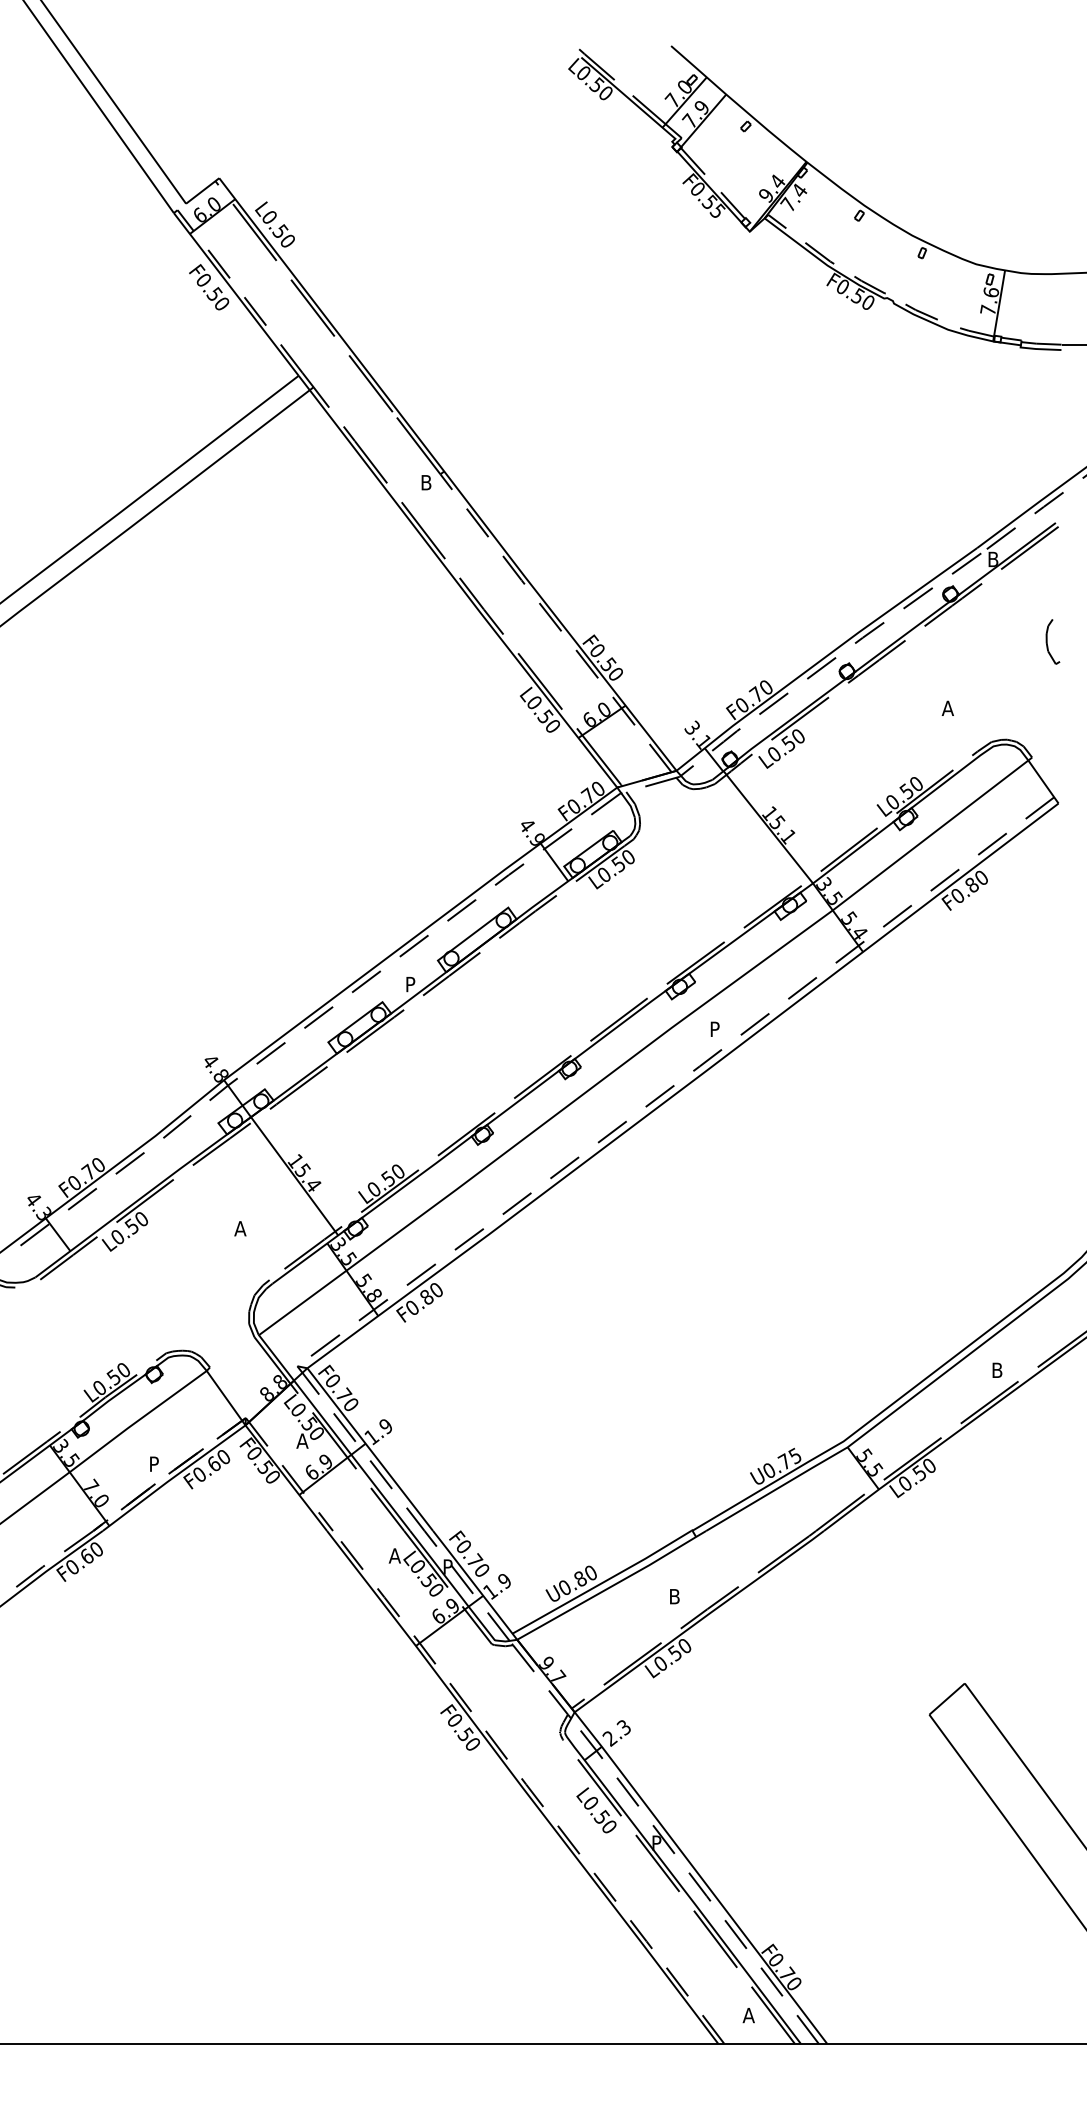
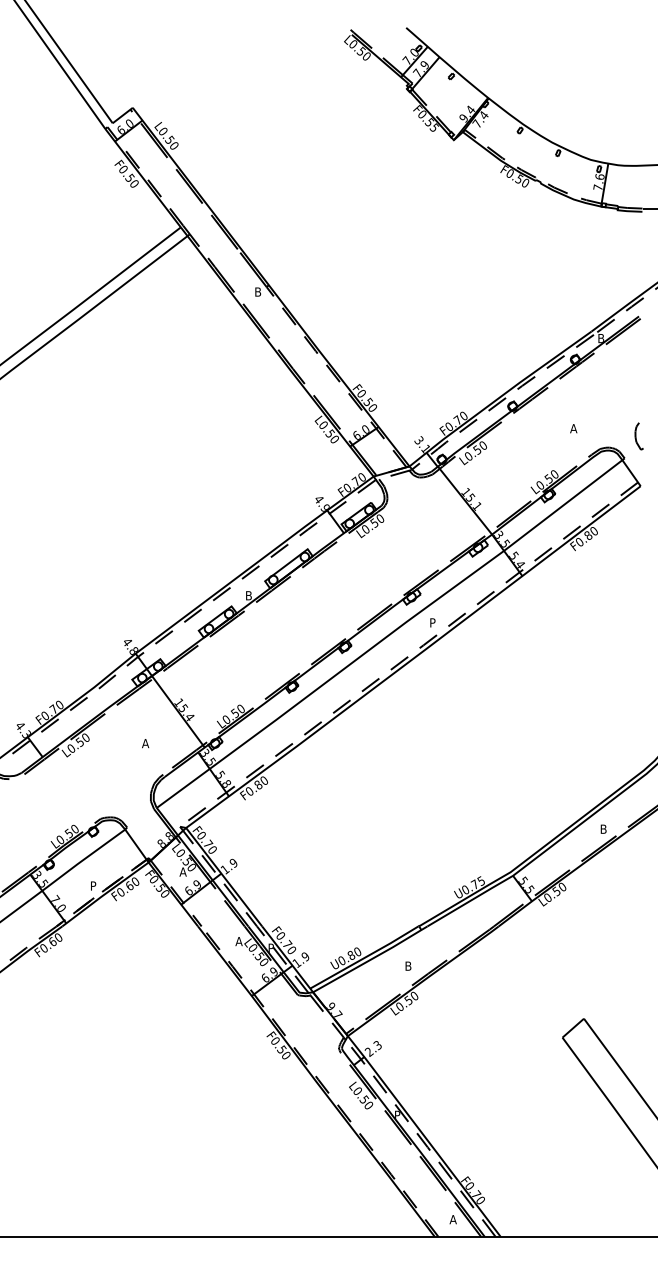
curve: (1048, 642) -> (636, 436), moved
text: (412, 984) -> (249, 595), P -> B

